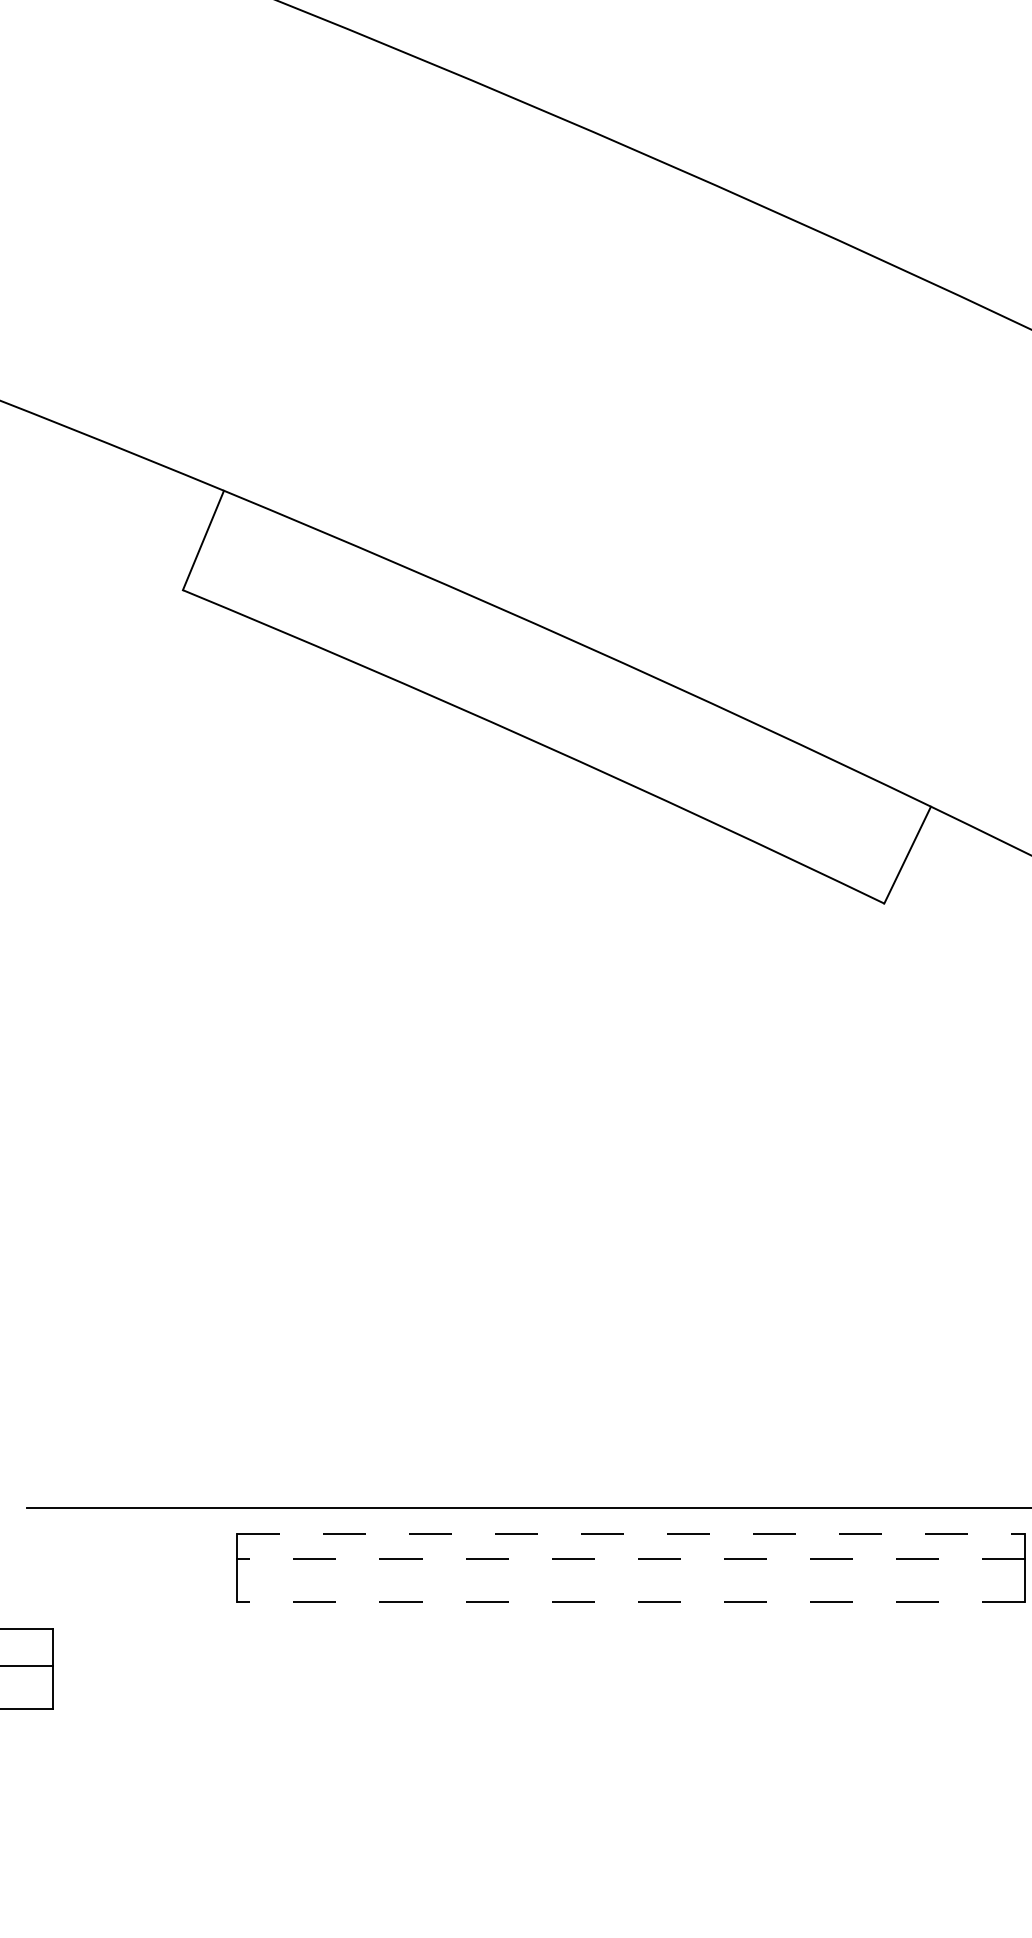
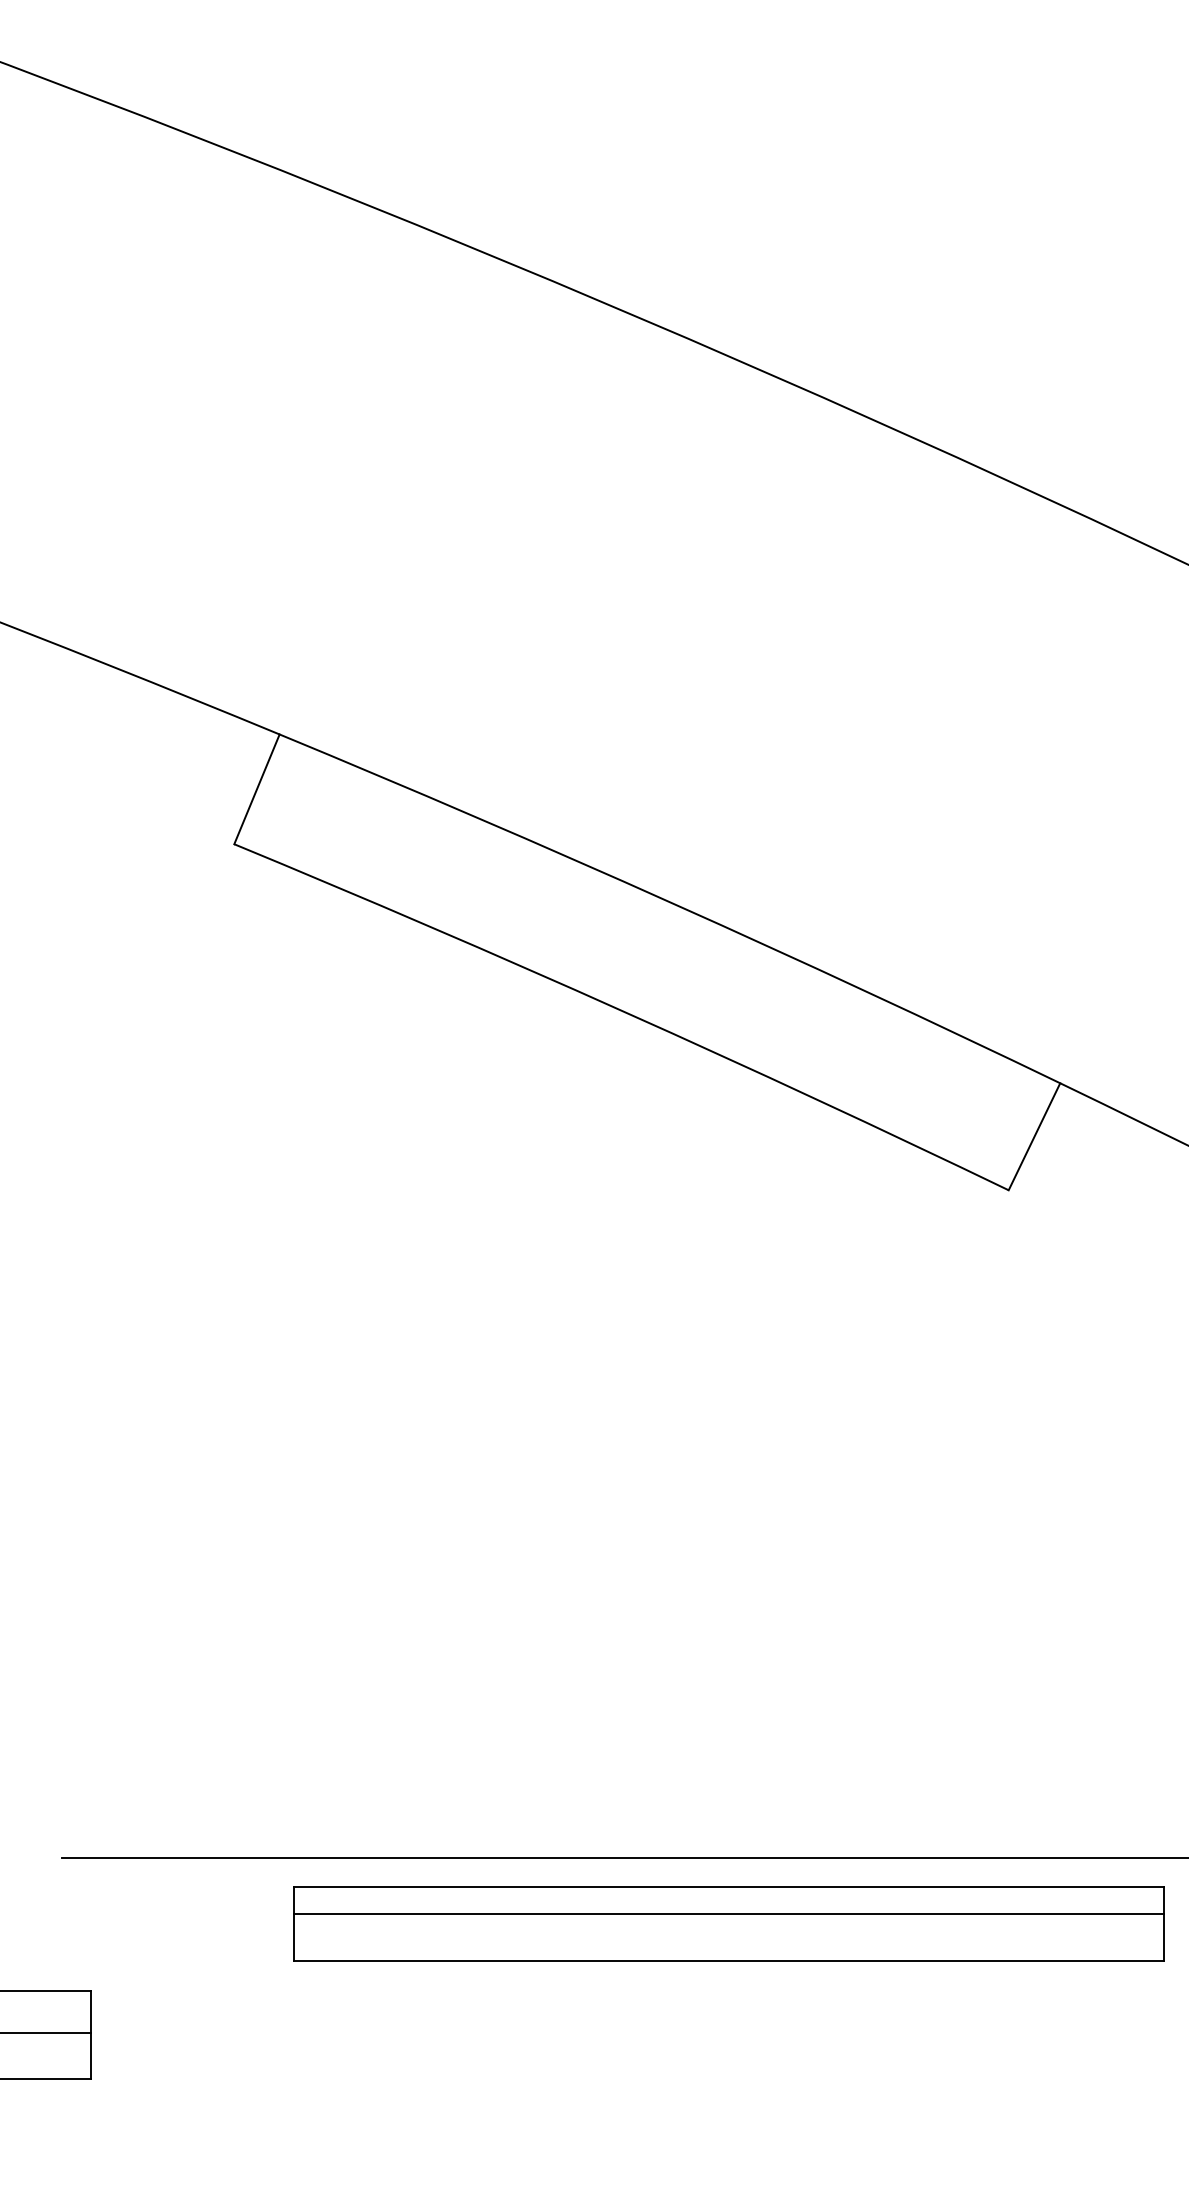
line: (631, 1534) -> (729, 1886), dashed -> solid
line: (630, 1559) -> (728, 1914), dashed -> solid
line: (630, 1602) -> (728, 1961), dashed -> solid

